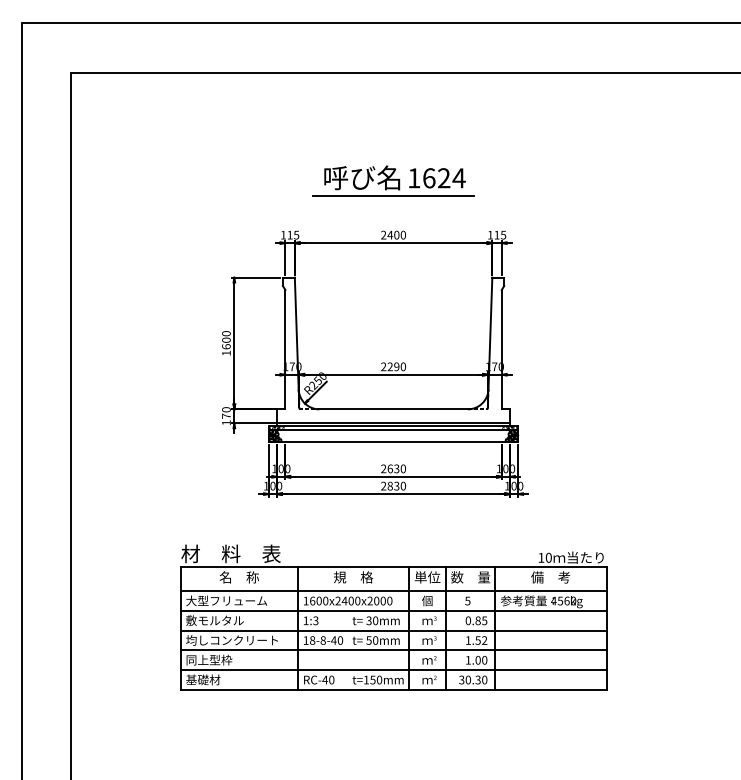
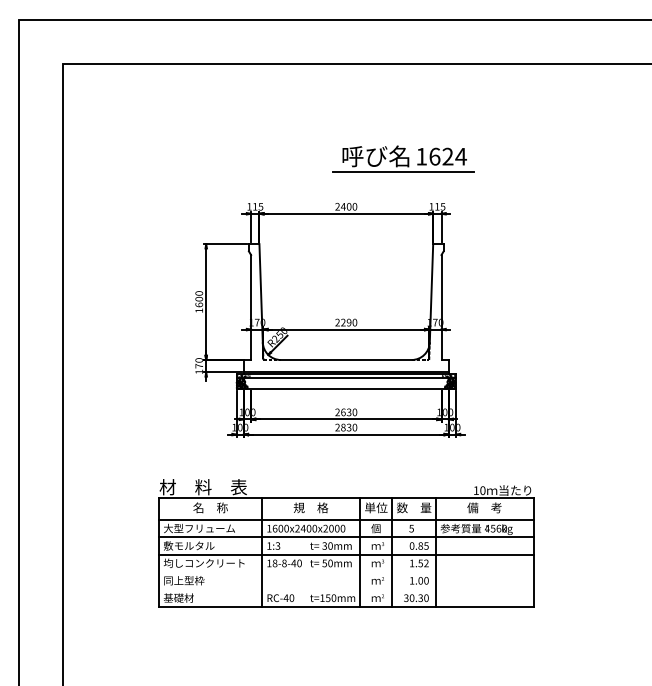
part: (393, 180) -> (403, 158), moved
line: (393, 650) -> (346, 572), removed
line: (393, 670) -> (346, 589), removed

